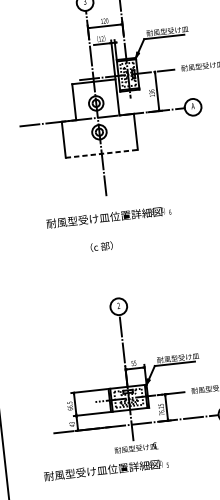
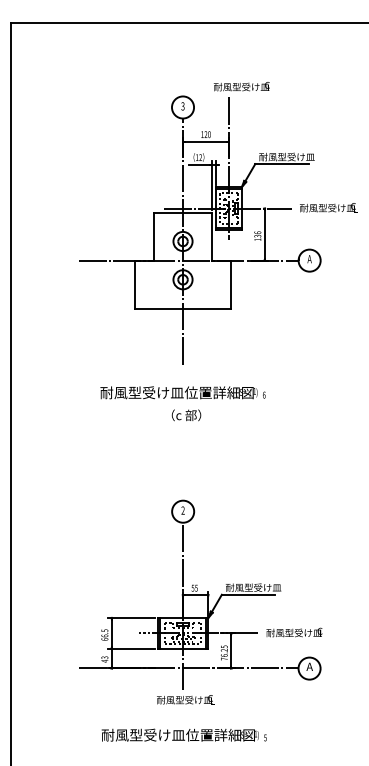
line: (102, 153) -> (183, 308), dashed -> solid
text: (101, 246) -> (186, 415), moved
text: (105, 469) -> (183, 734), moved

